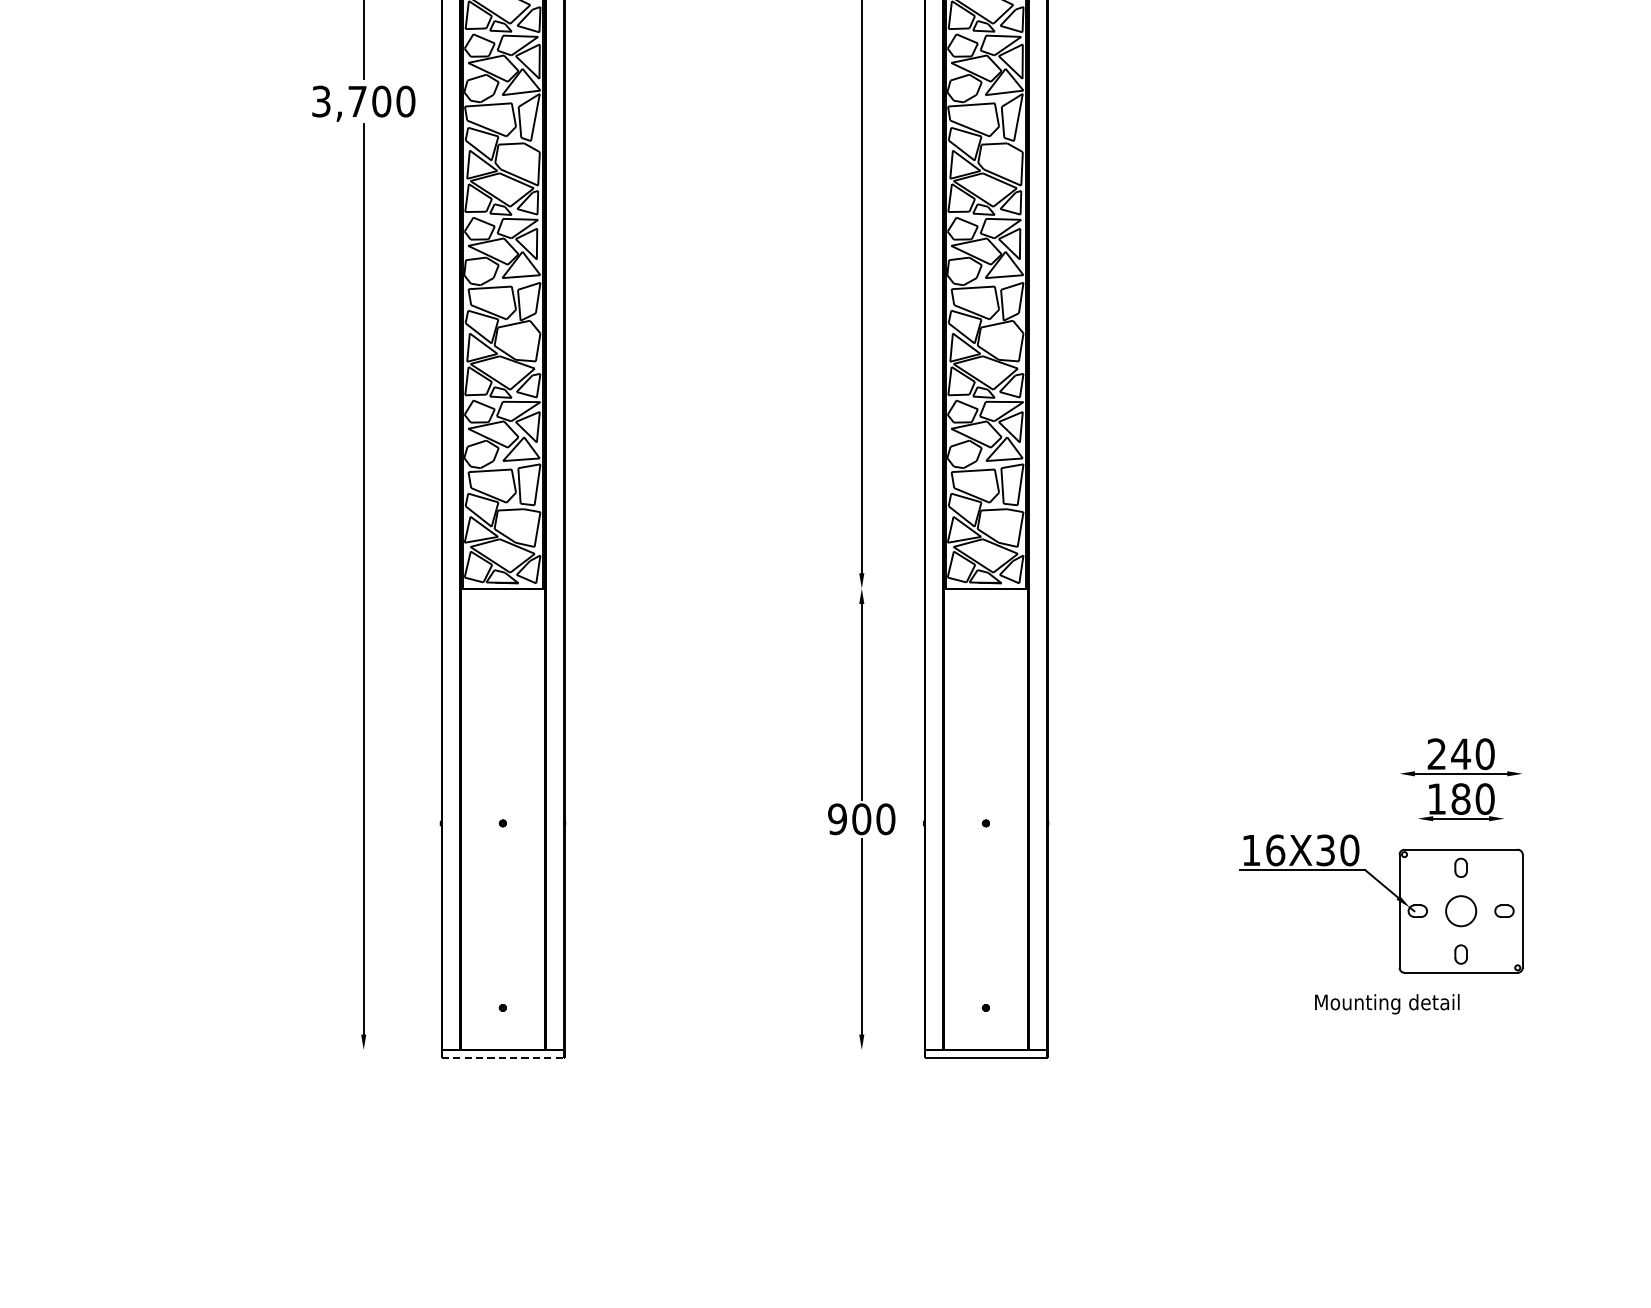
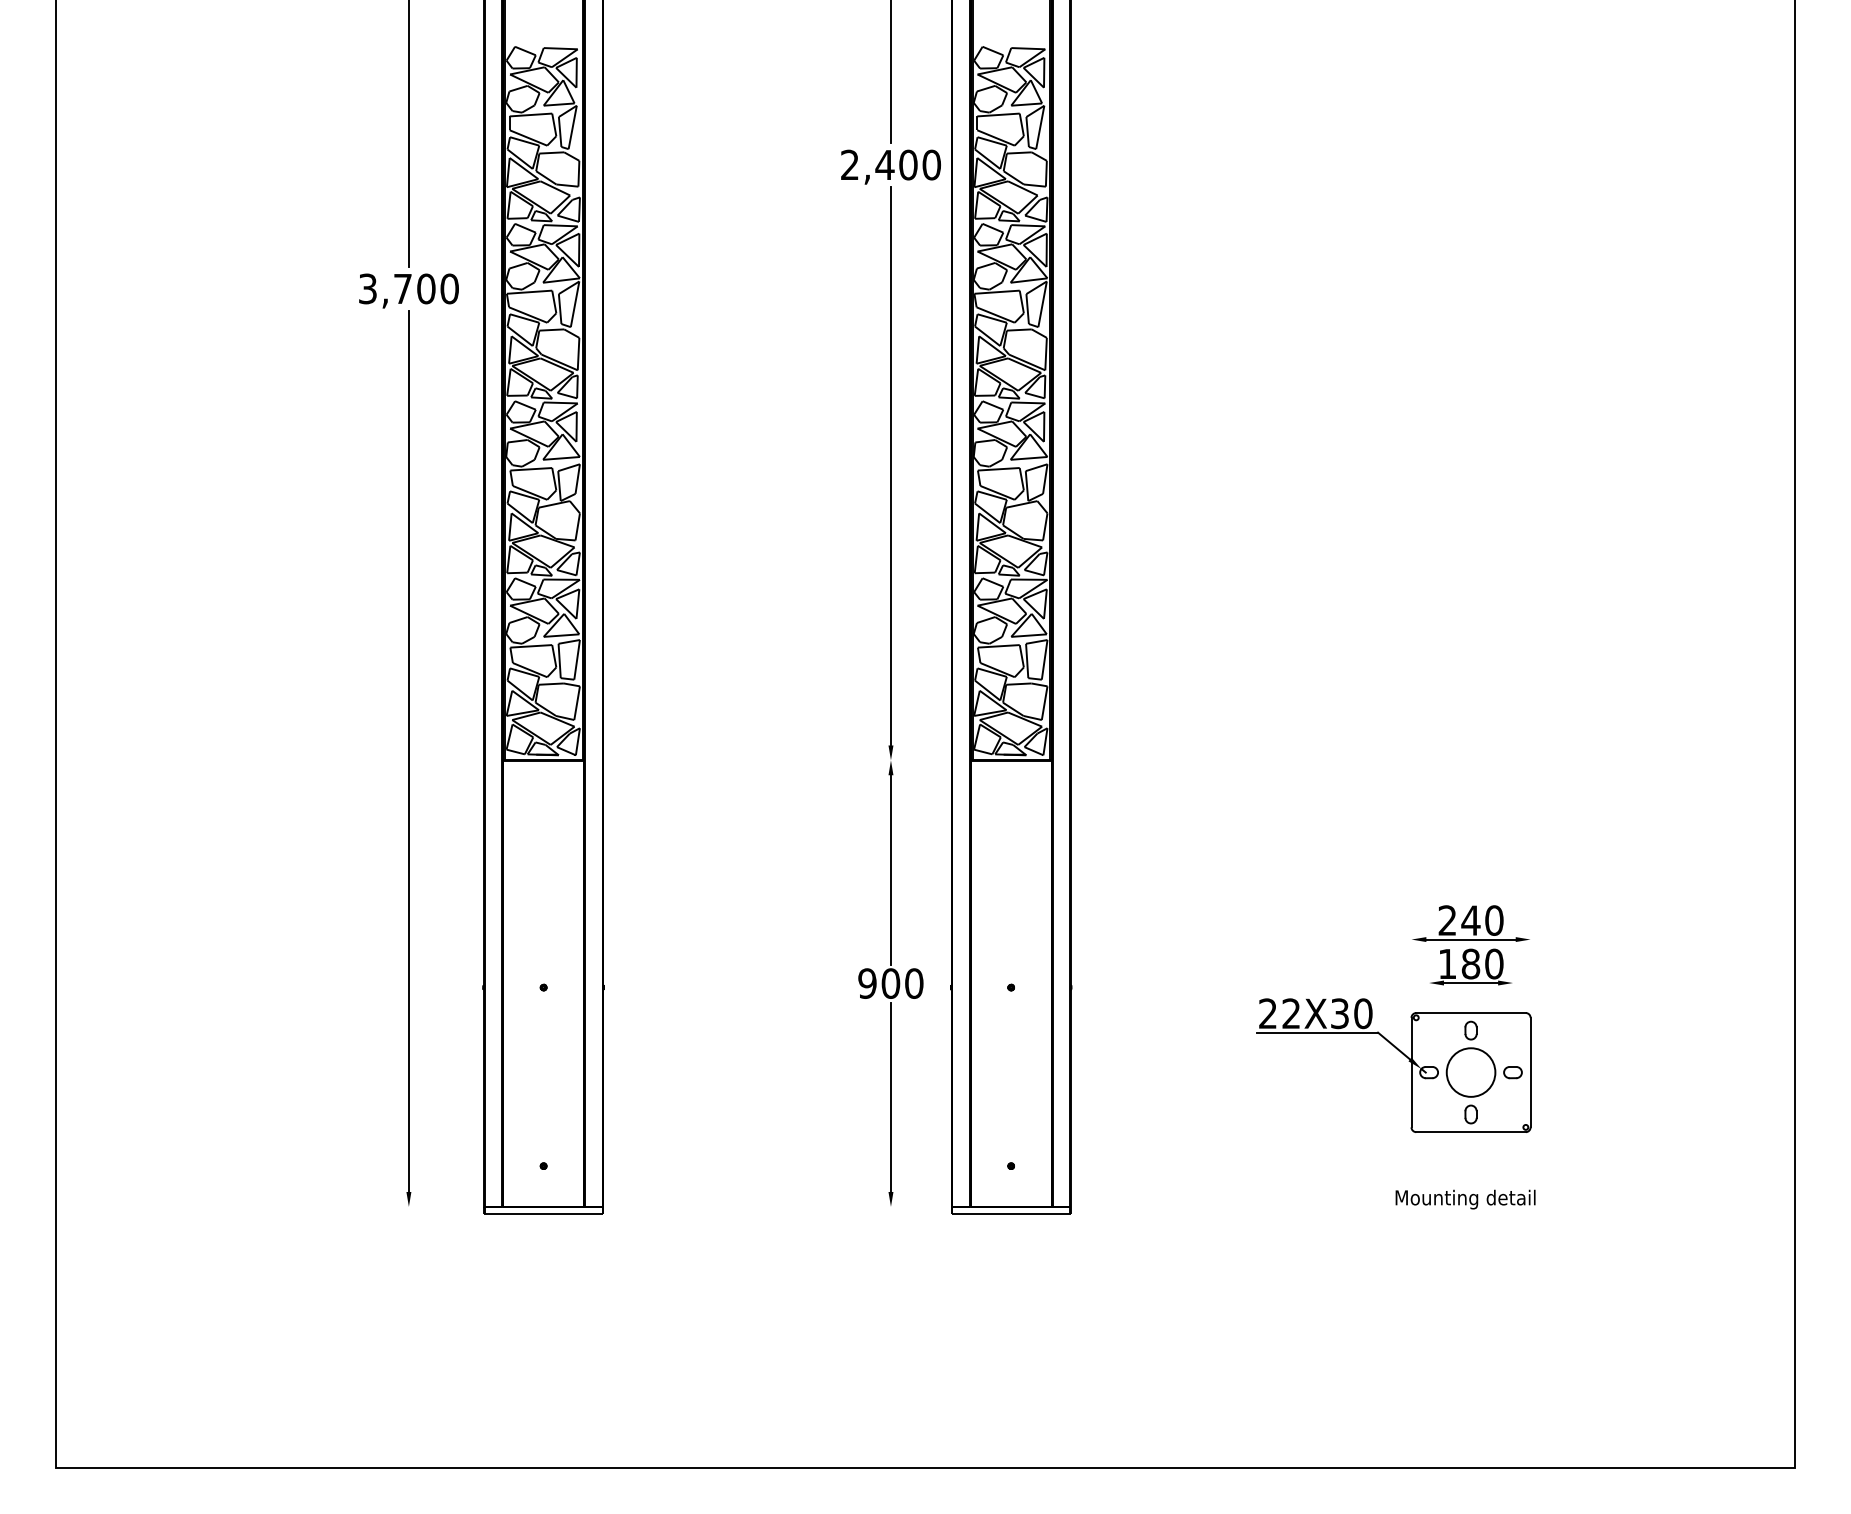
text: (1263, 850) -> (1279, 1013), 16X30 -> 22X30
circle: (1460, 911) -> (1470, 1072), size x1.67
text: (1387, 1004) -> (1465, 1199), moved
line: (503, 1057) -> (544, 1214), dashed -> solid

